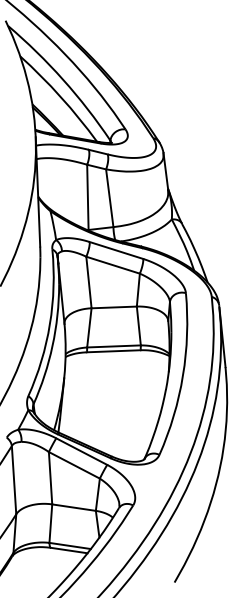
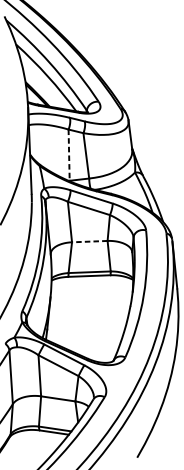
line: (87, 197) -> (68, 155), solid -> dashed
line: (114, 307) -> (90, 241), solid -> dashed

